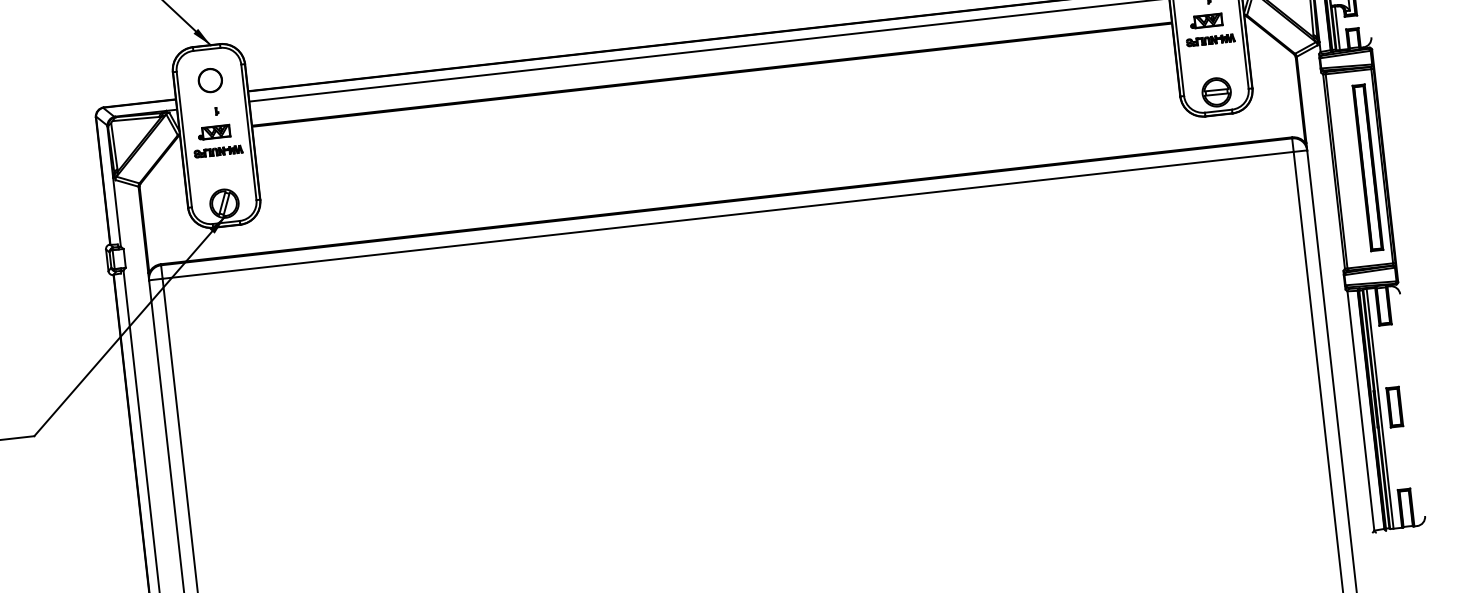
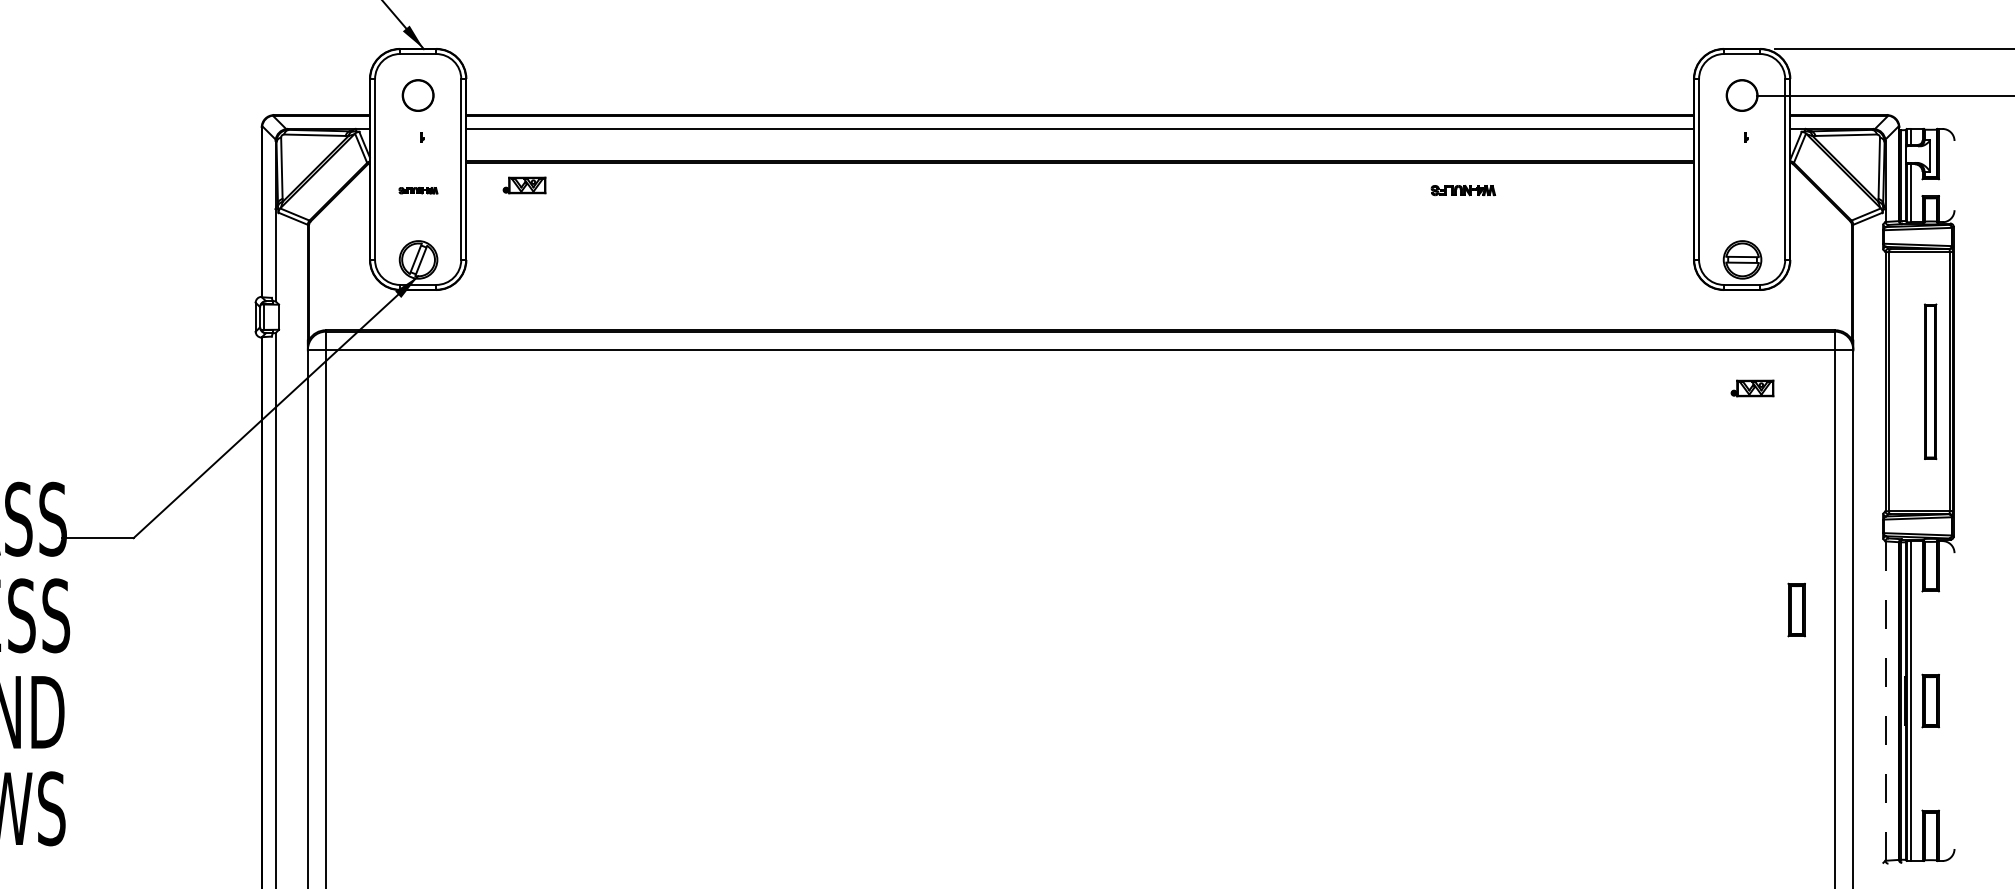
part: (1206, 21) -> (1752, 388), moved
part: (1210, 40) -> (1463, 190), moved
part: (214, 132) -> (524, 185), moved
part: (218, 151) -> (418, 190), size x0.6
part: (1367, 167) -> (1930, 381), size x0.7
part: (1286, 349) -> (1796, 609), added
line: (1360, 411) -> (1885, 701), solid -> dashed

